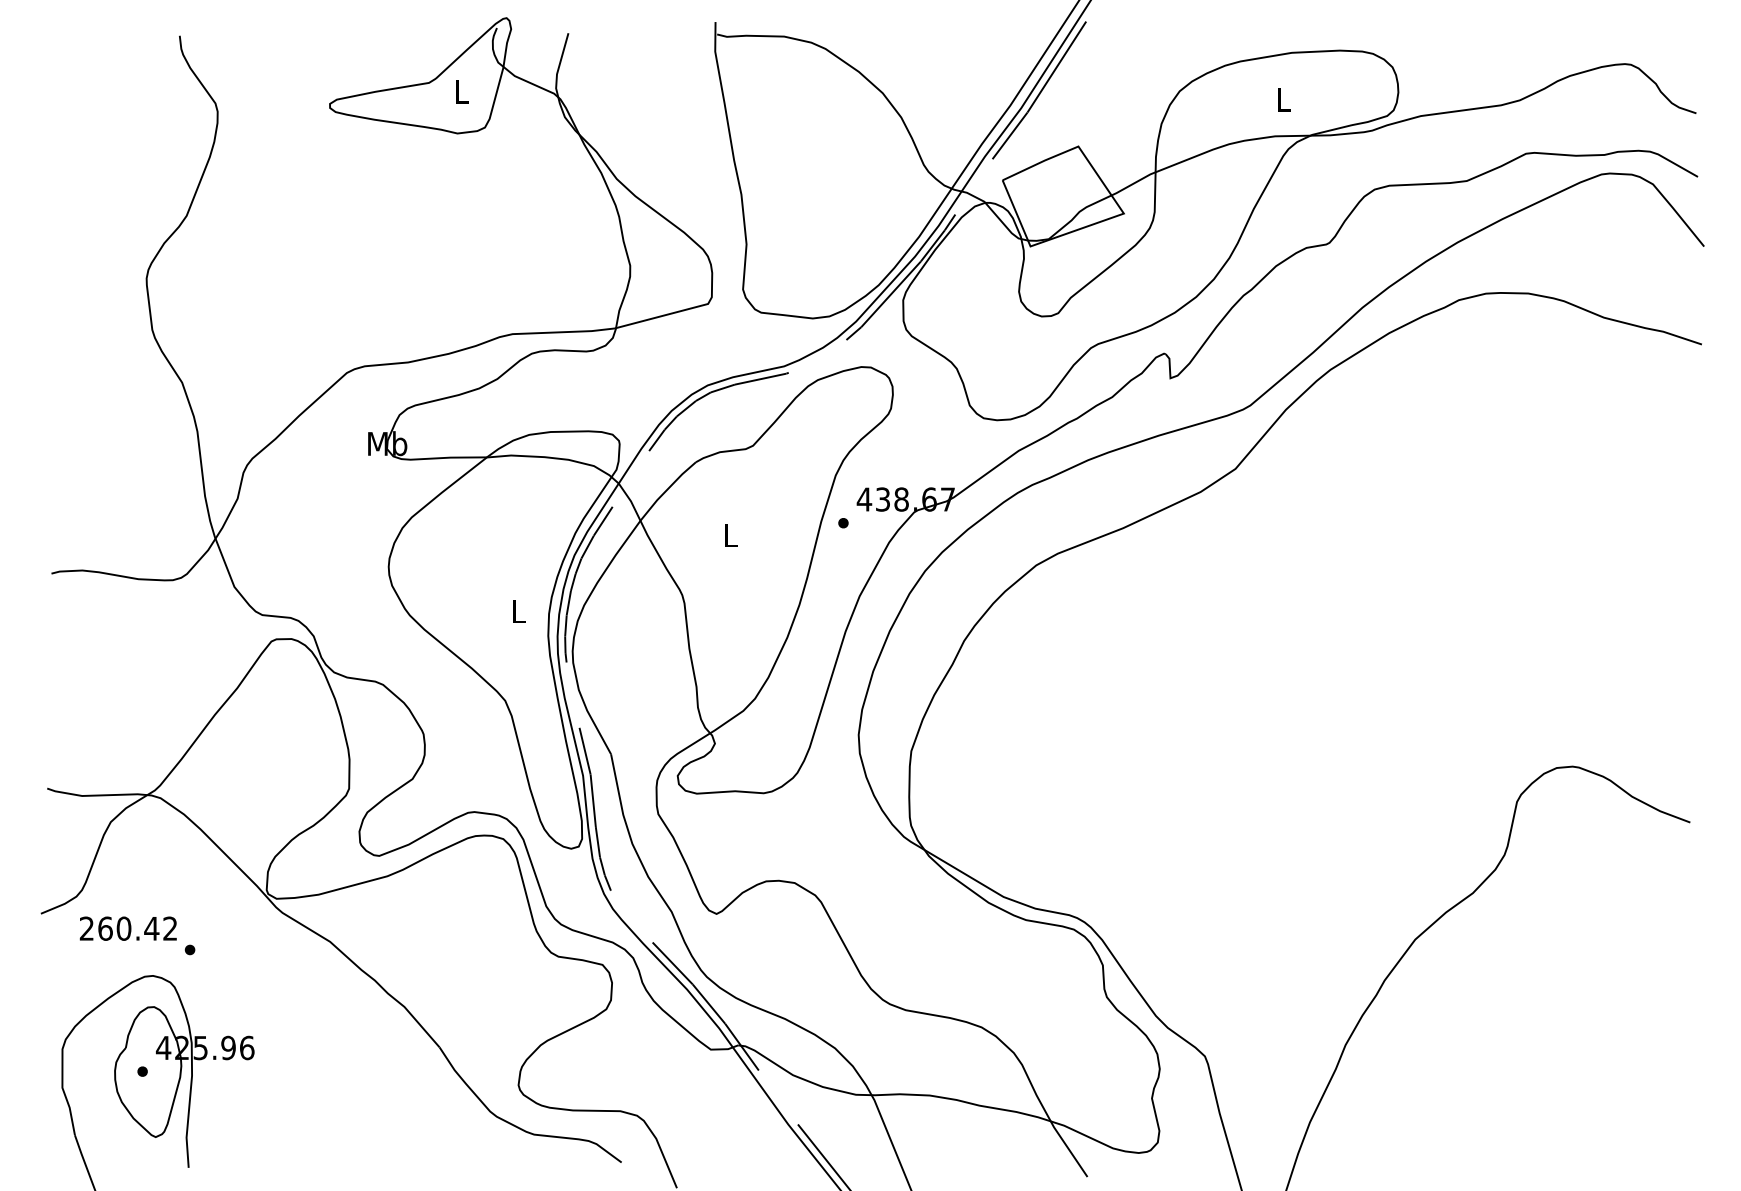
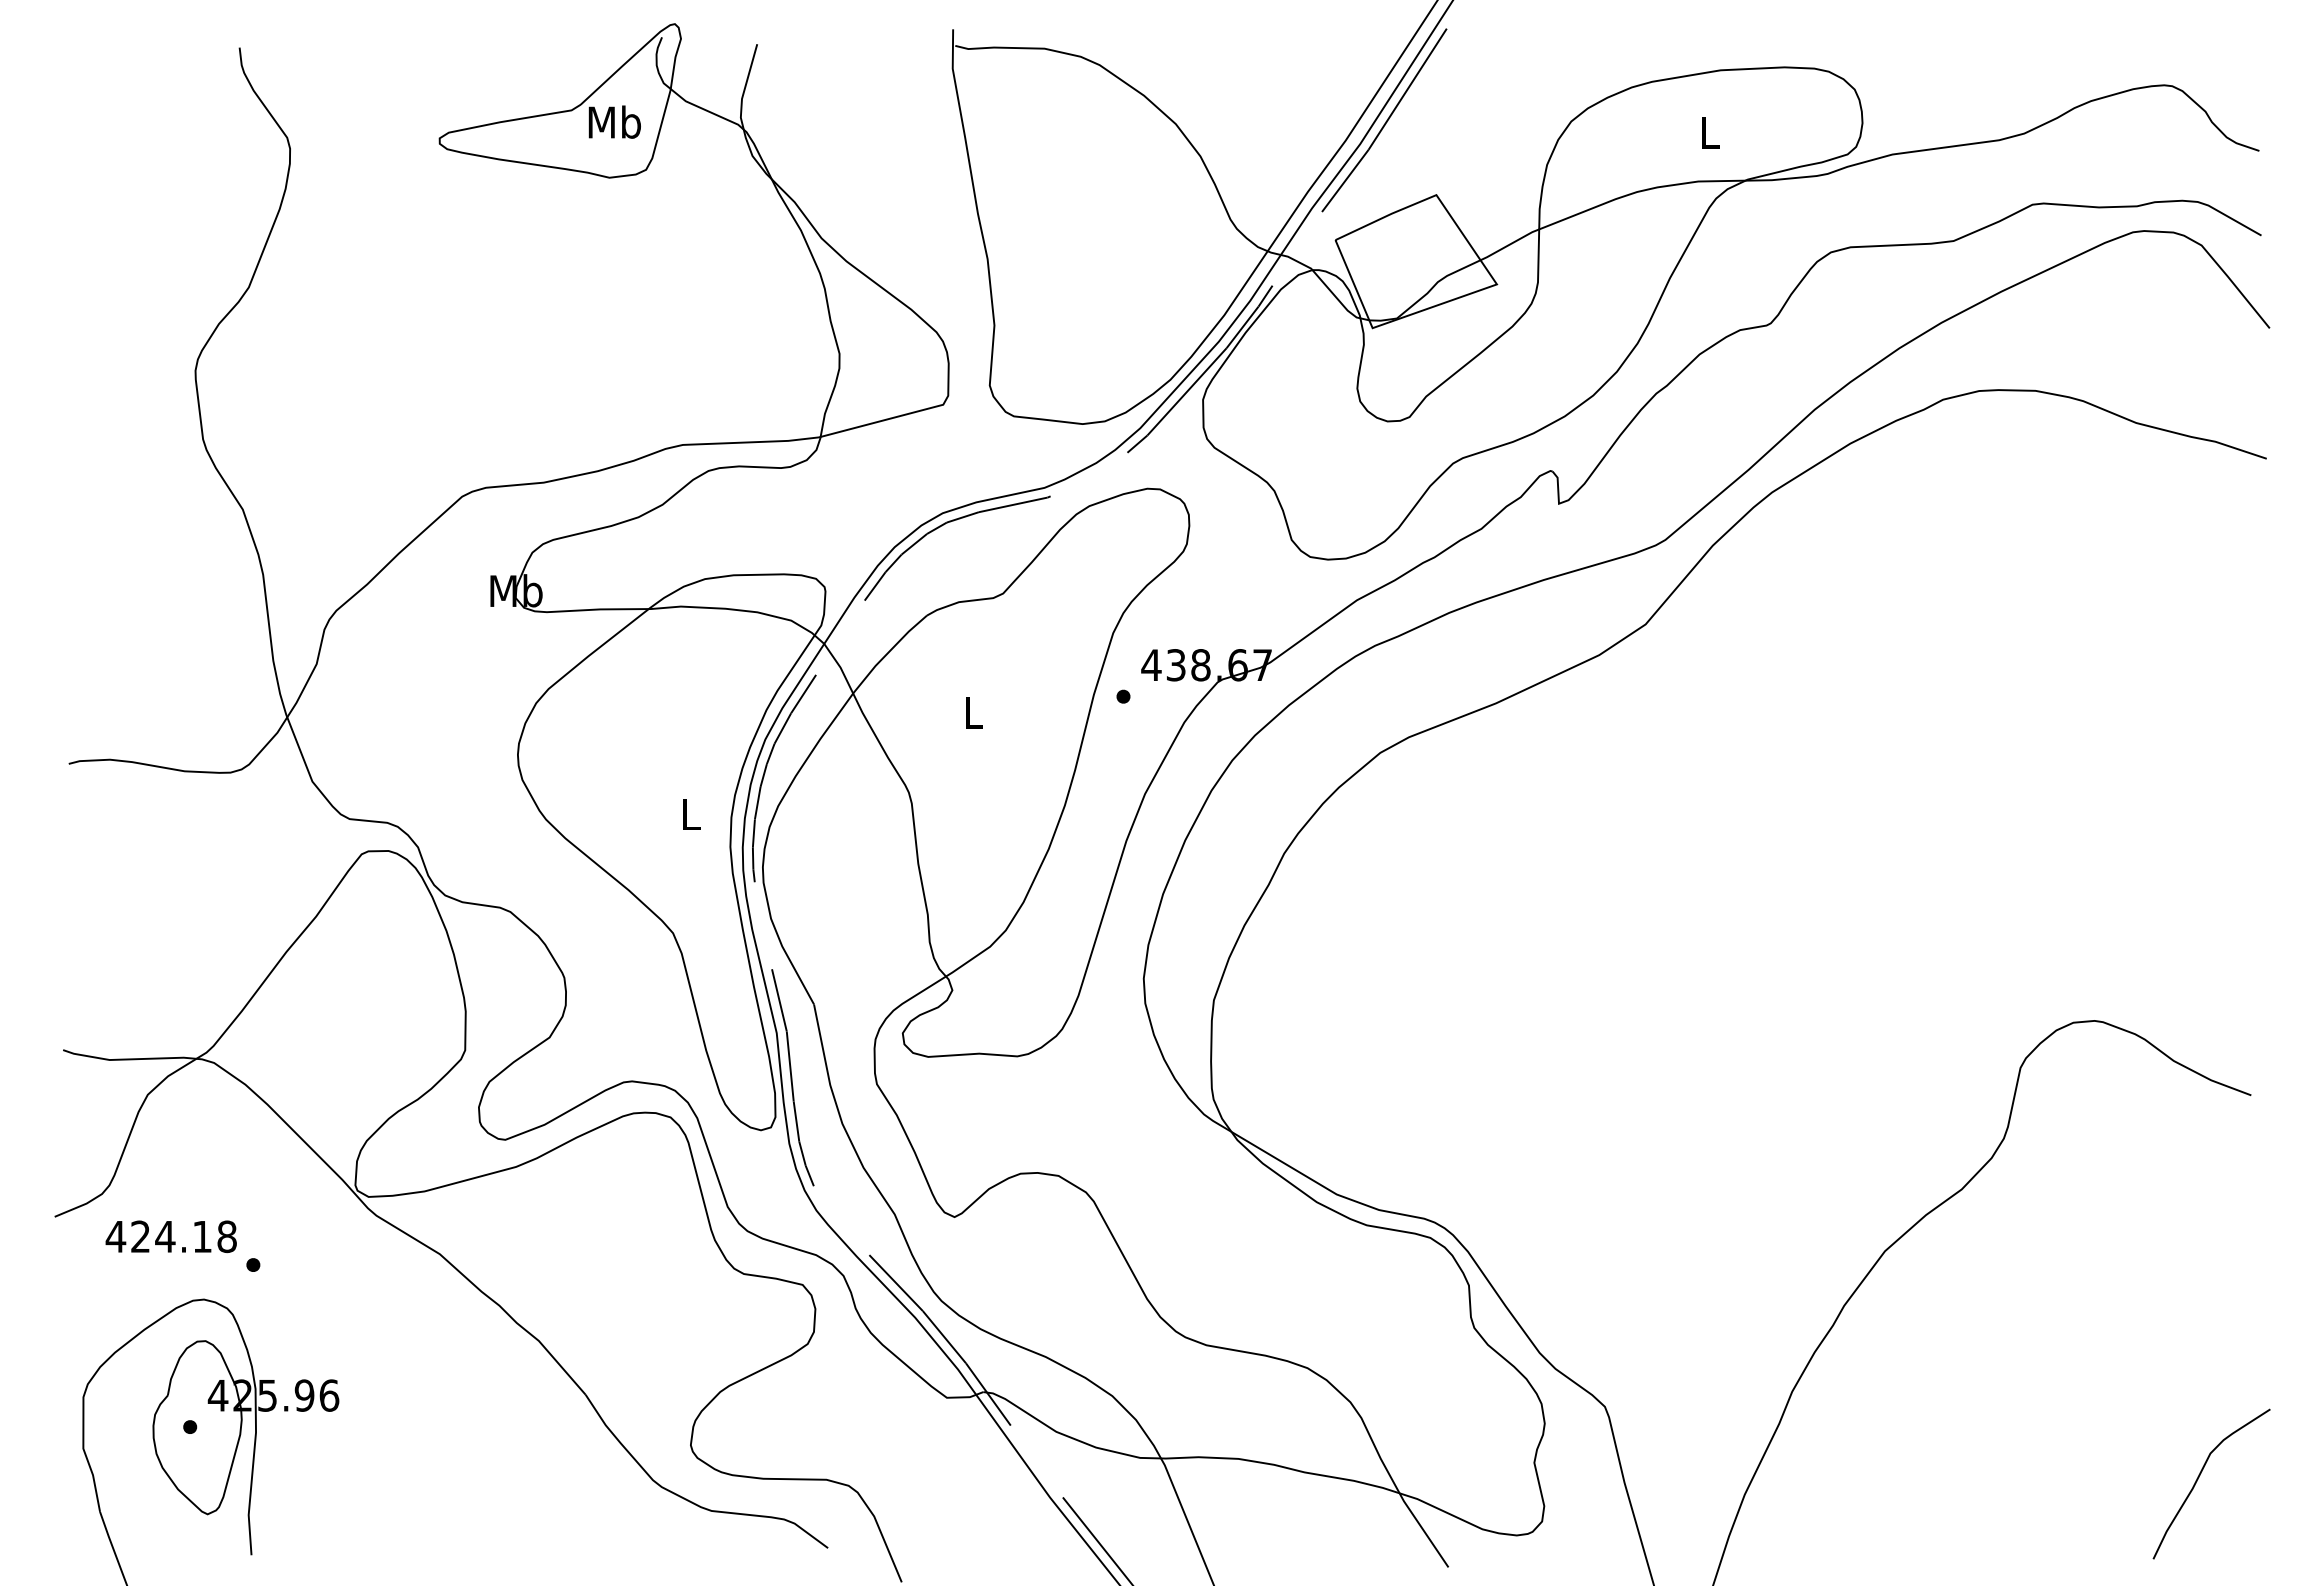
text: (461, 91) -> (614, 121), L -> Mb
text: (127, 928) -> (170, 1236), 260.42 -> 424.18
curve: (1651, 1109) -> (2199, 1477), added

